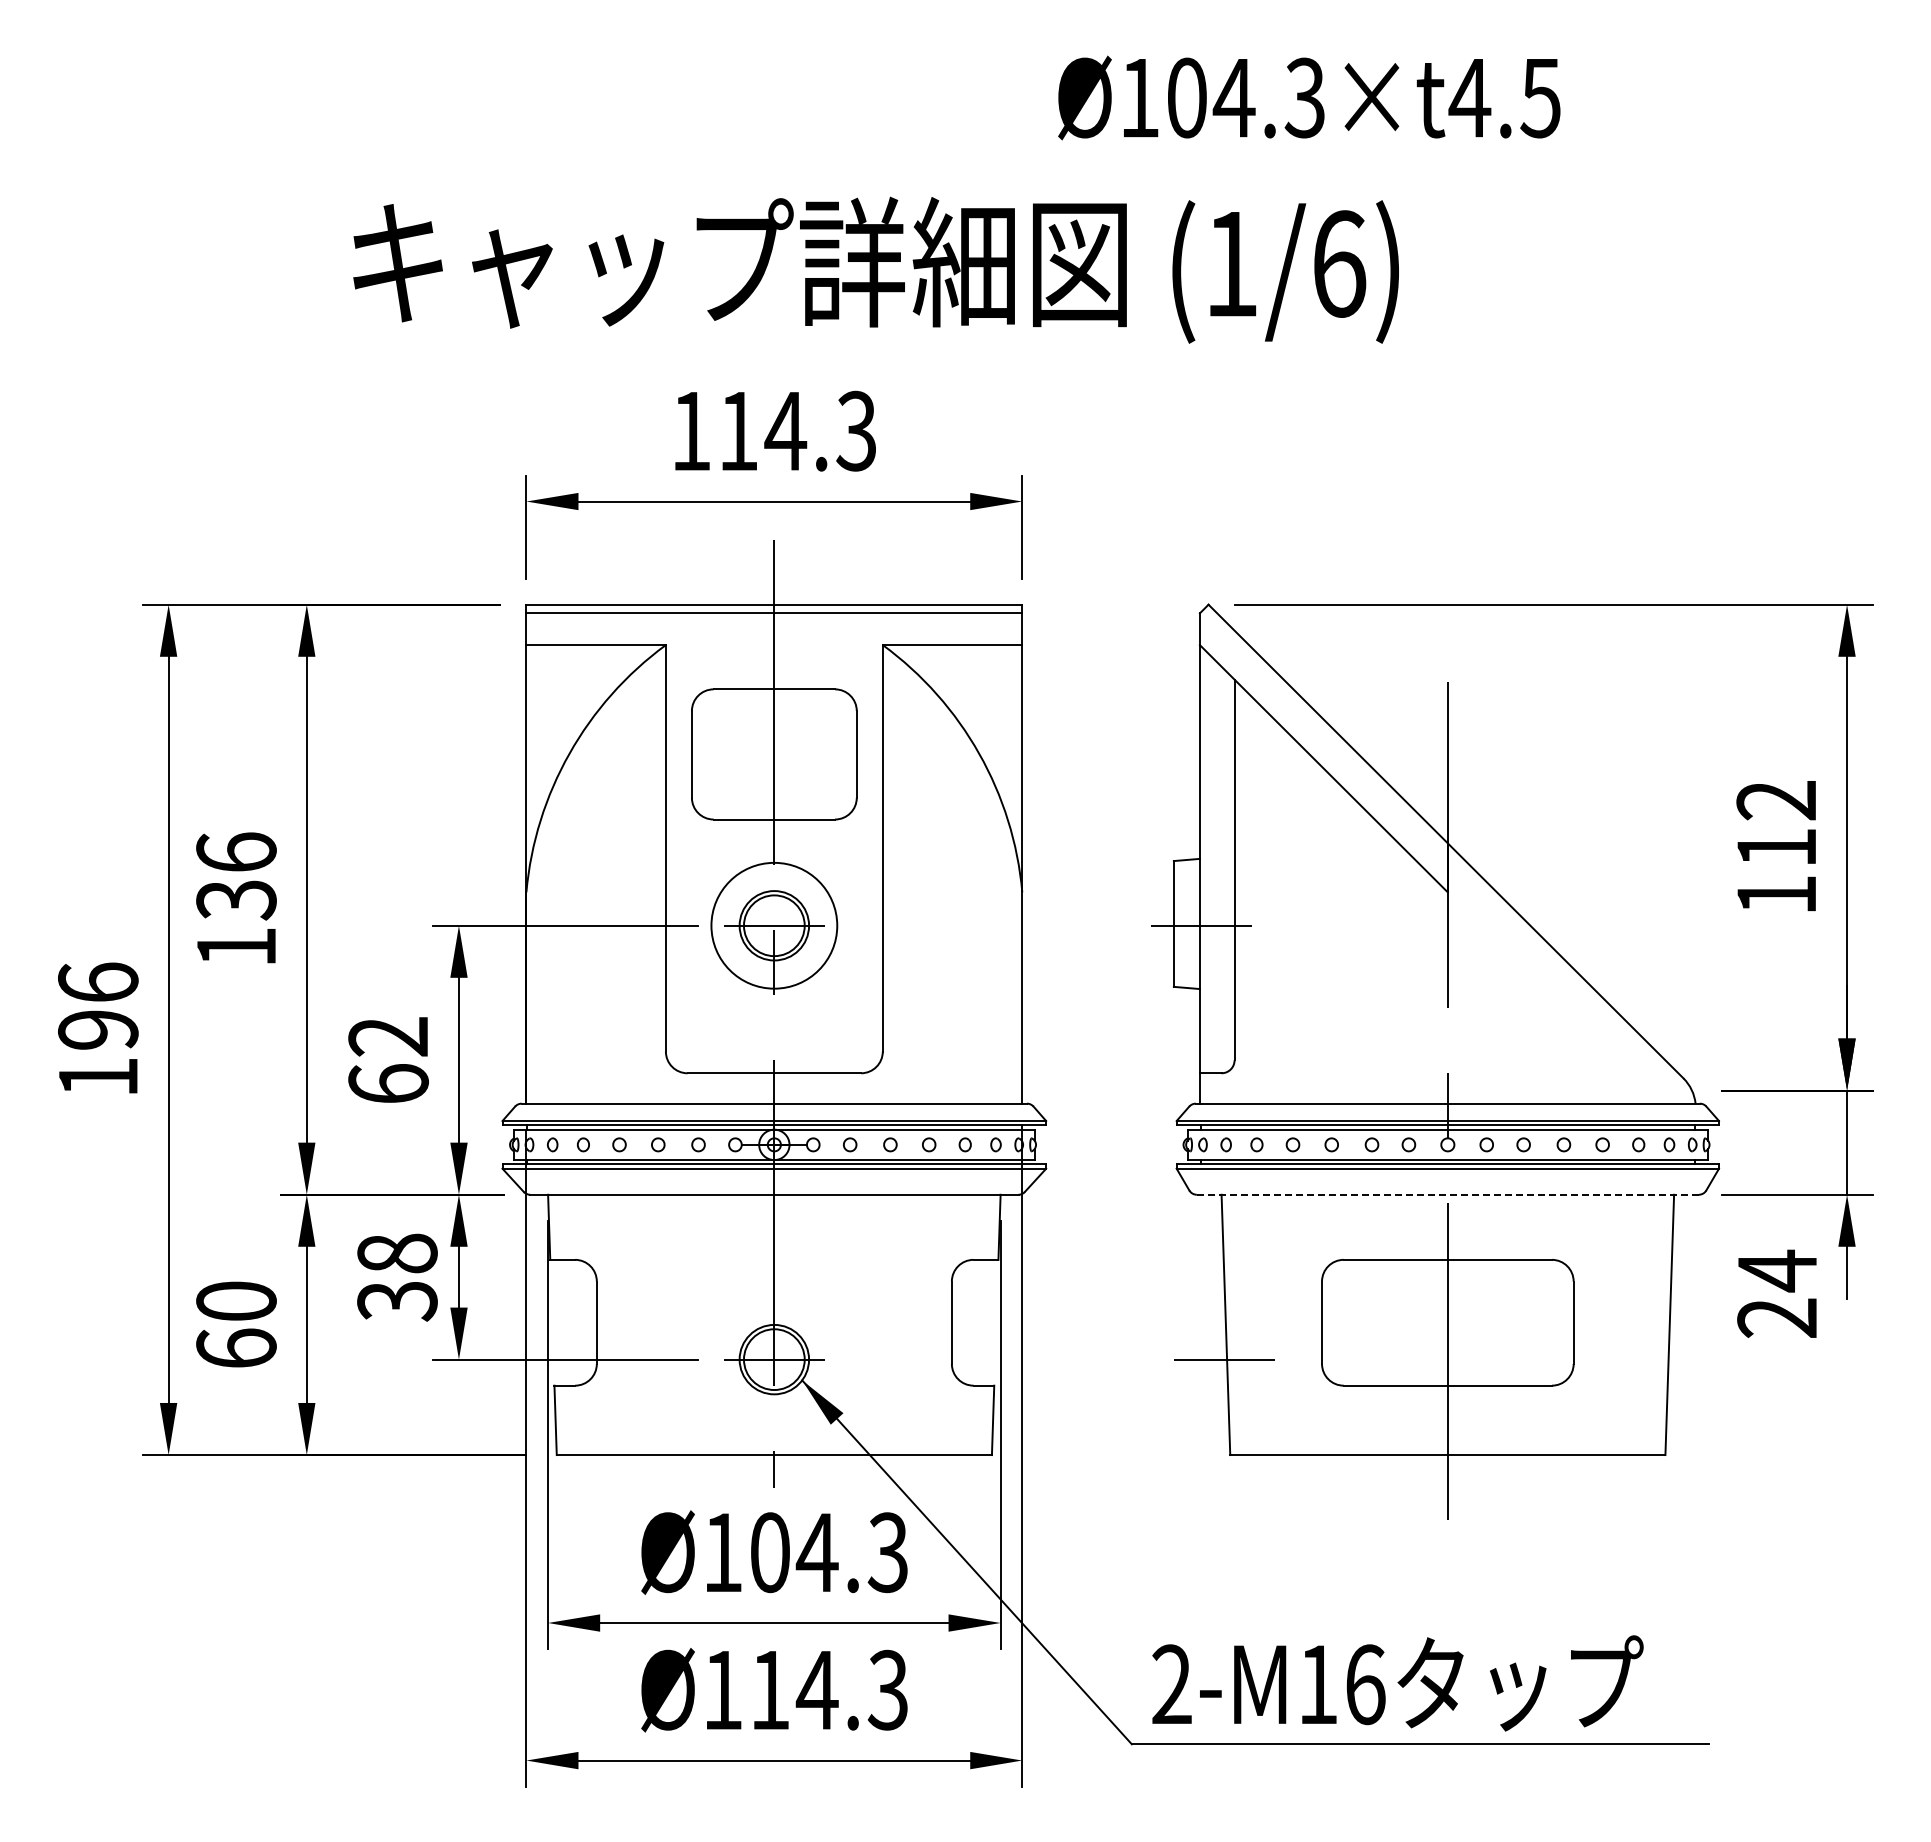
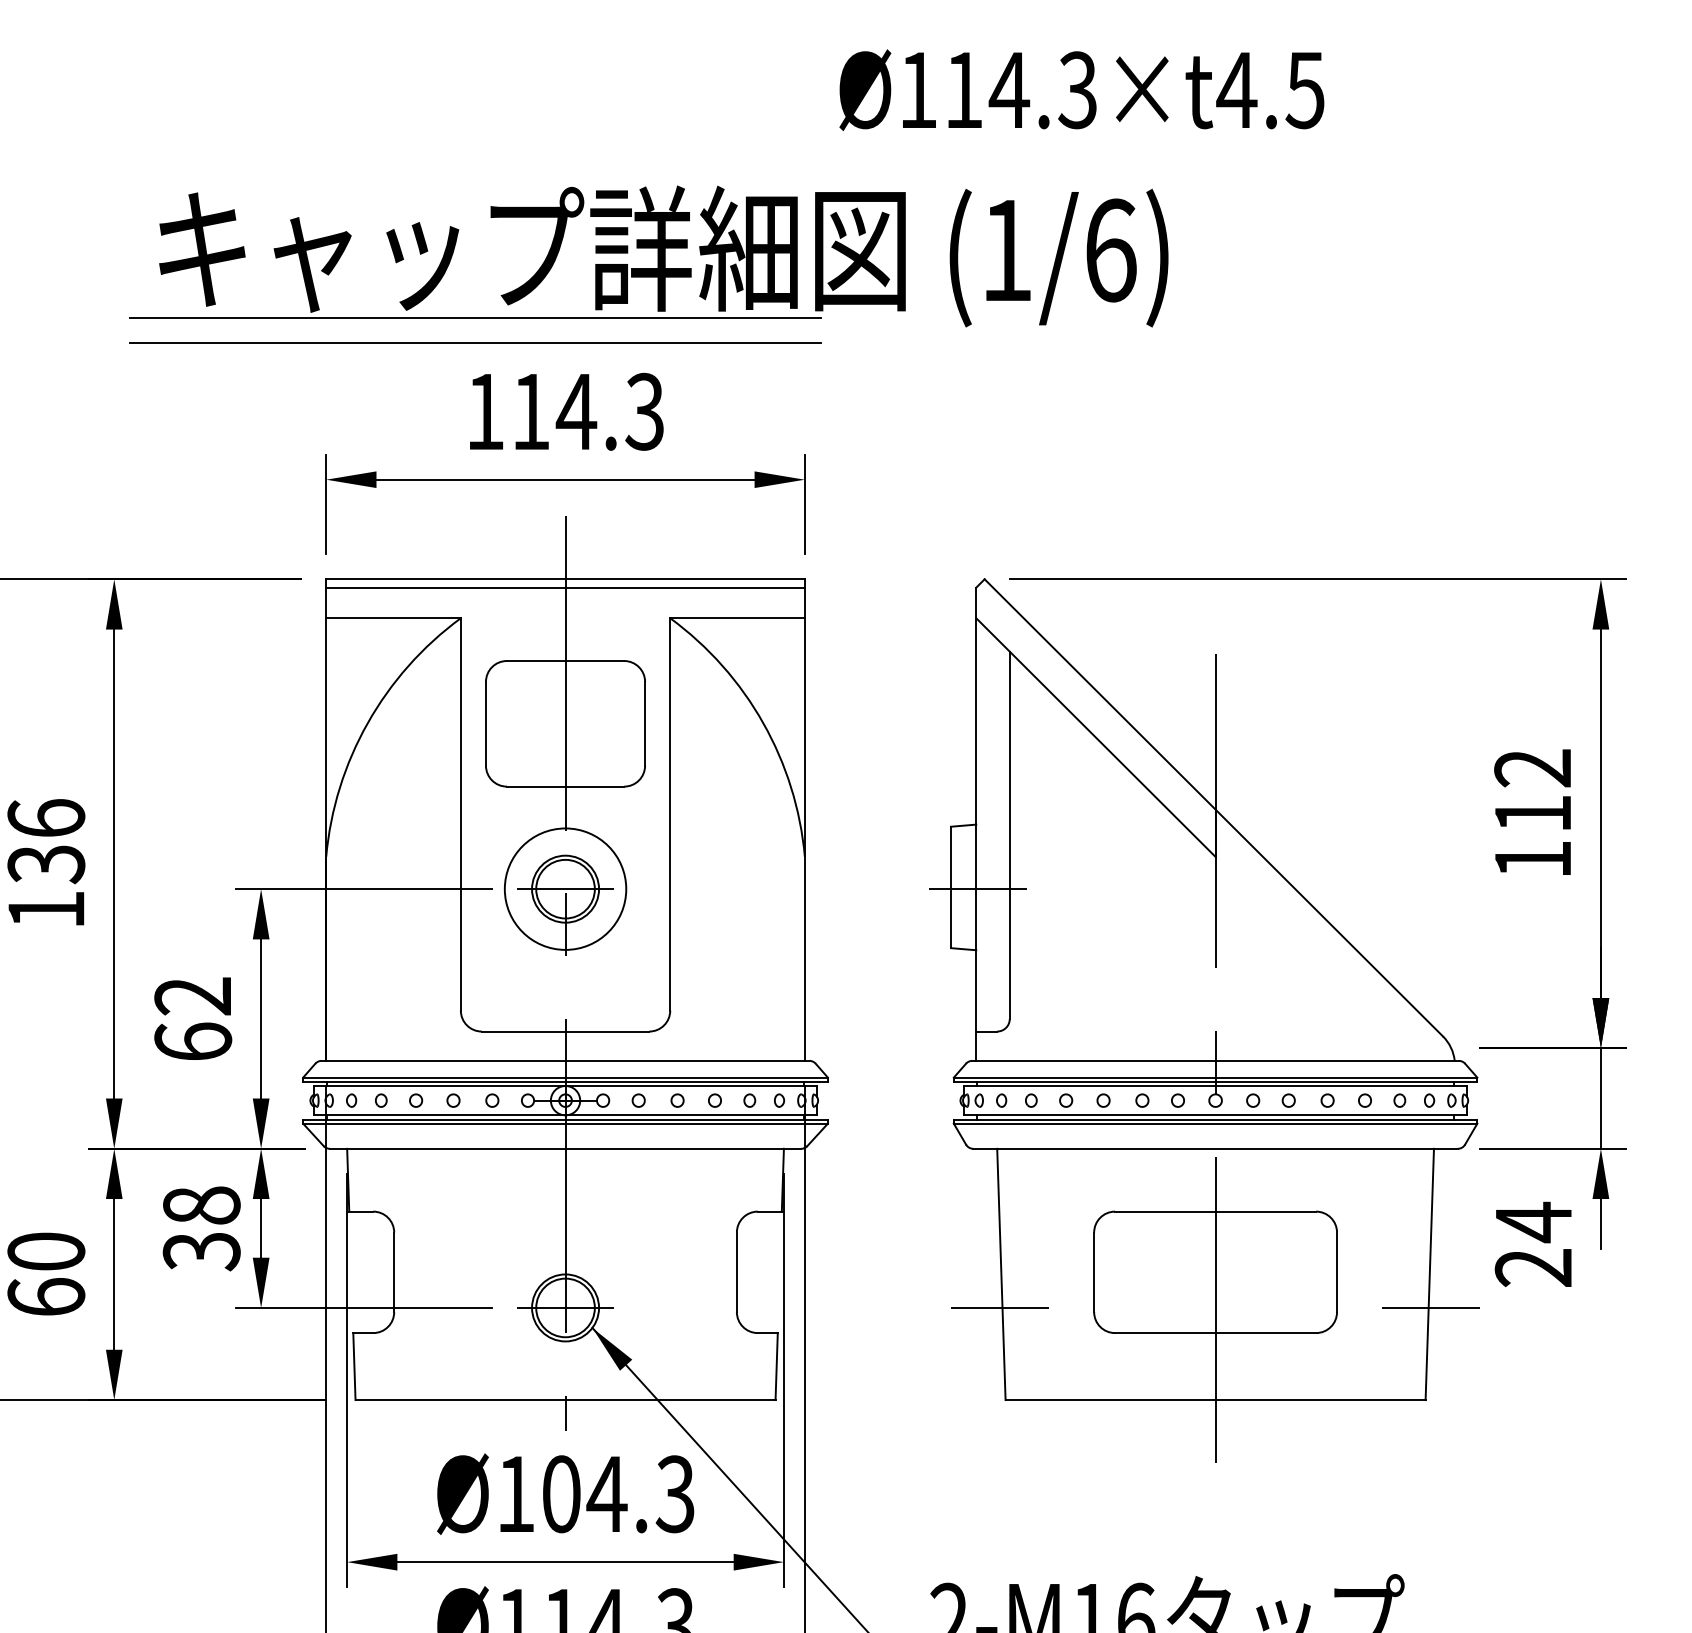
text: (1187, 97) -> (964, 89), Ø104.3×t4.5 -> Ø114.3×t4.5
line: (681, 333) -> (475, 317), added
line: (681, 359) -> (475, 342), added
line: (1447, 1194) -> (1215, 1148), dashed -> solid
line: (1670, 1359) -> (1430, 1307), added

